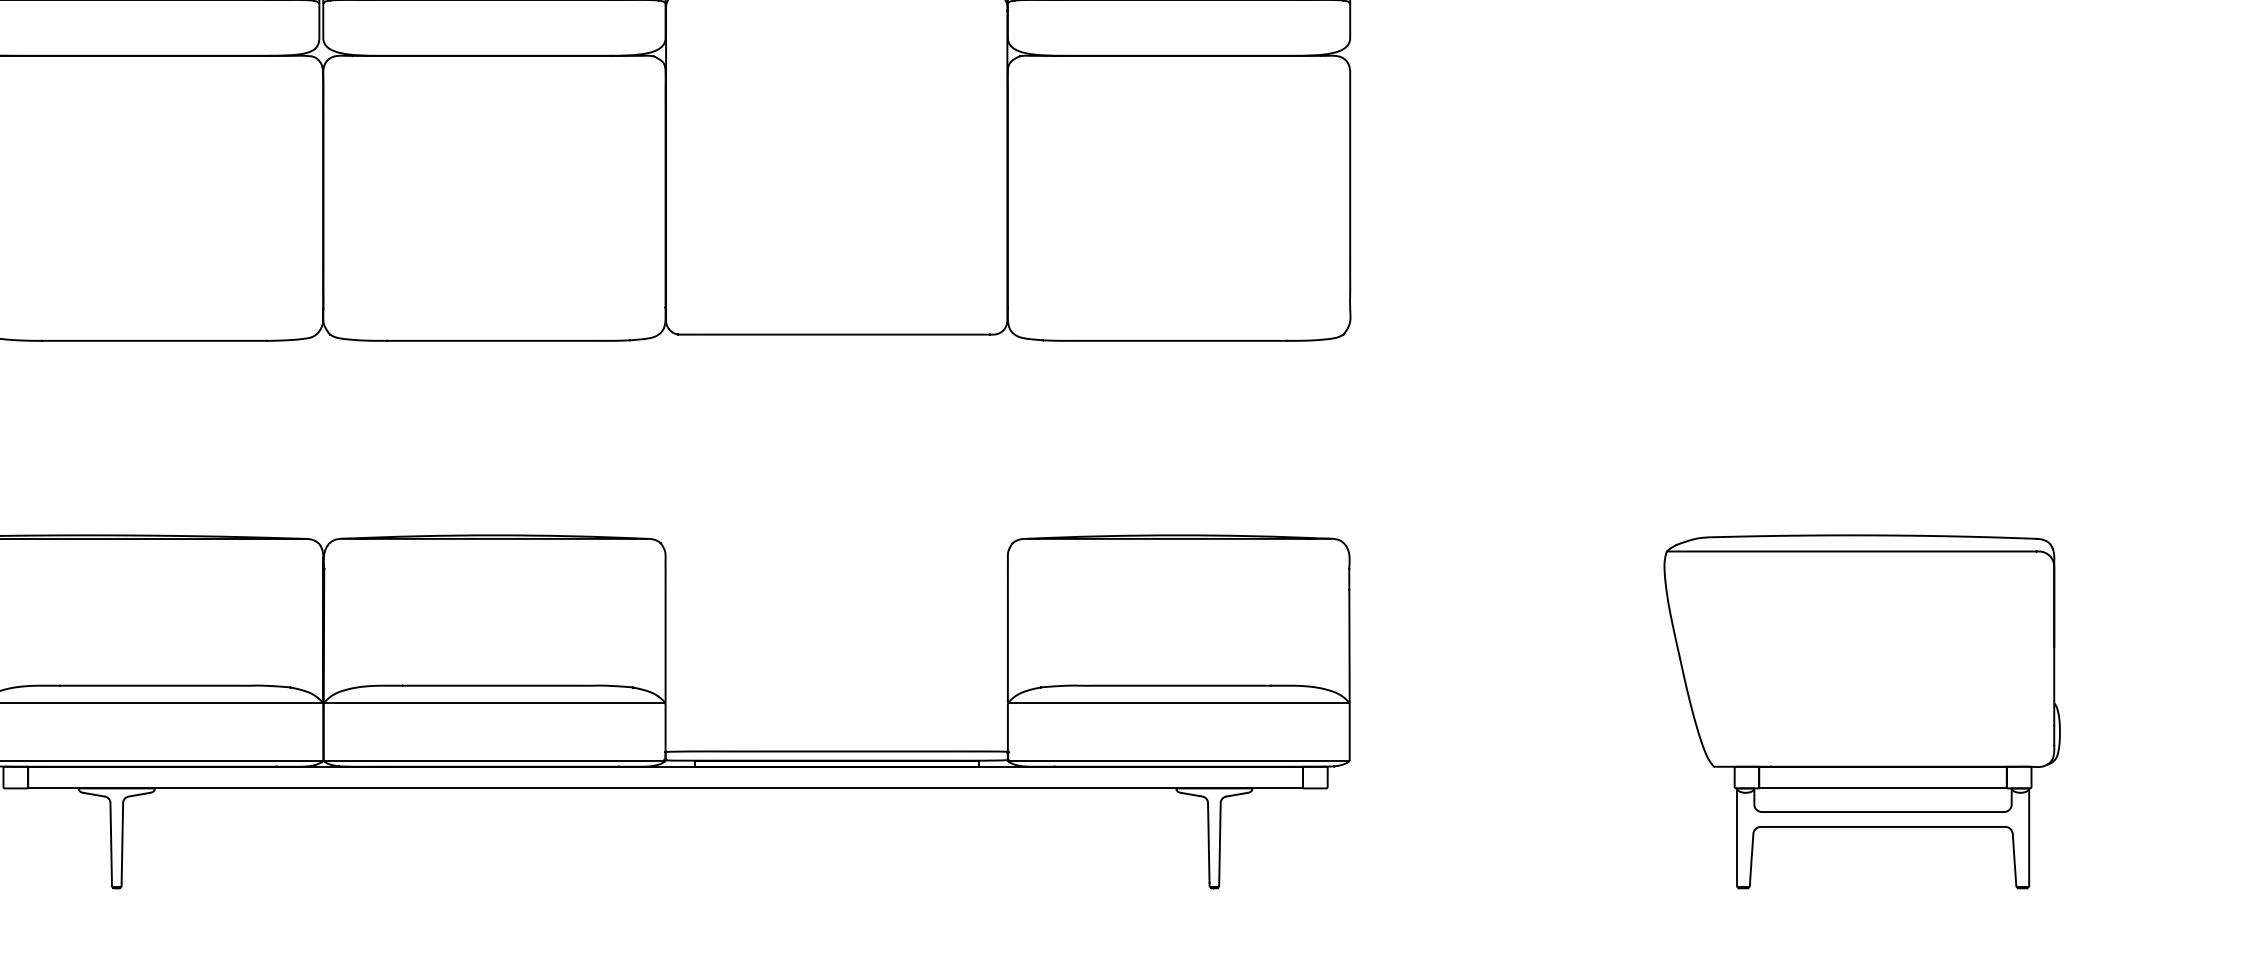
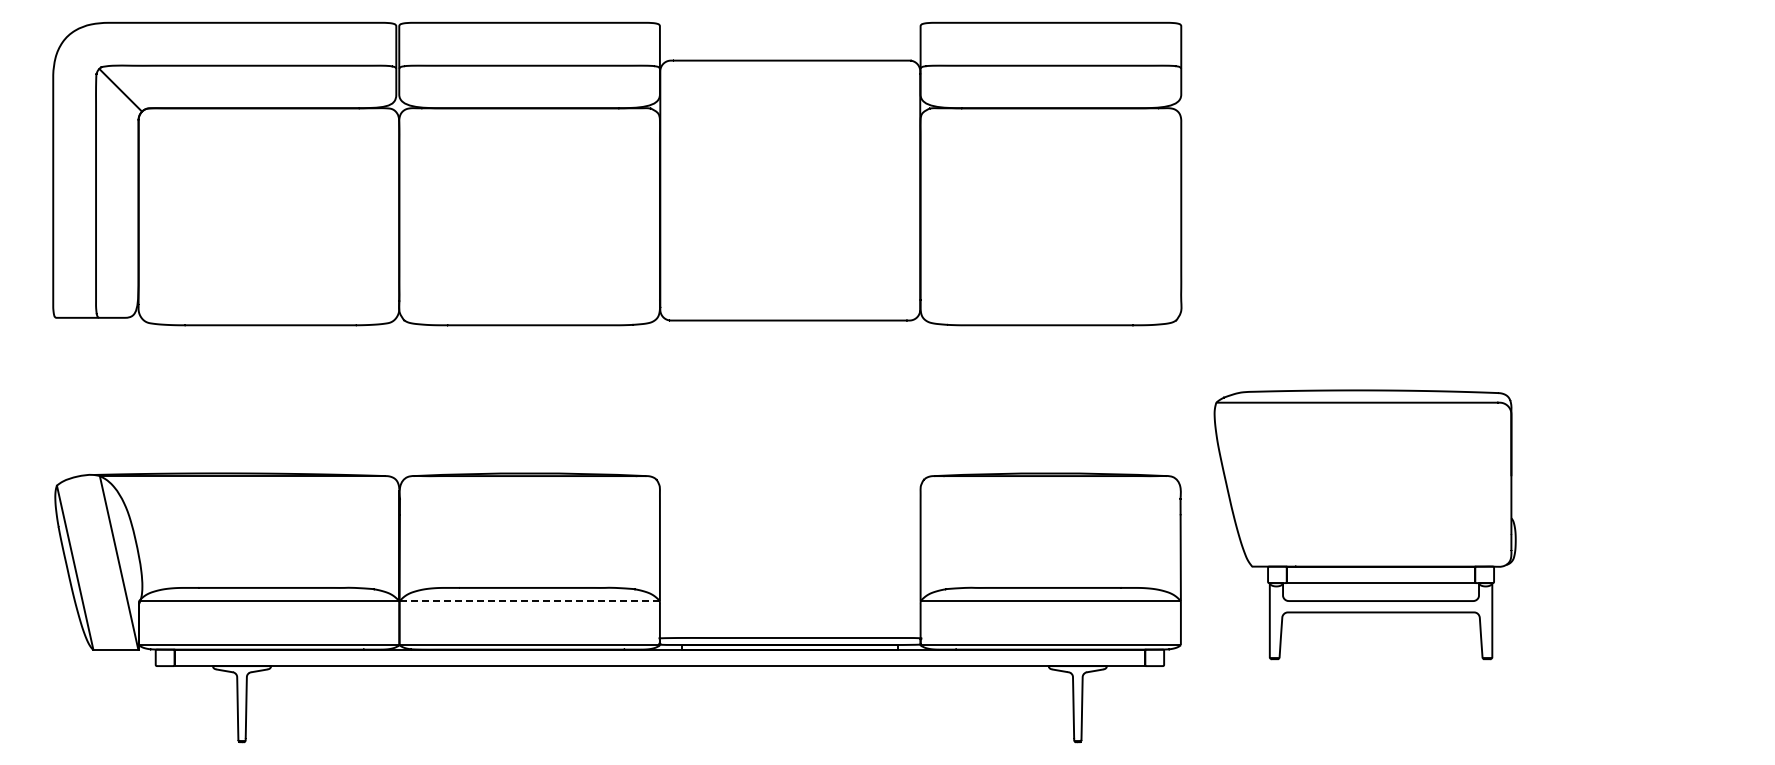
line: (495, 703) -> (530, 601), solid -> dashed
part: (1861, 711) -> (1364, 524), moved

